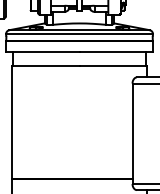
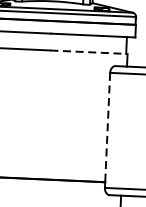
line: (113, 66) -> (89, 52), solid -> dashed
line: (132, 131) -> (107, 127), solid -> dashed

